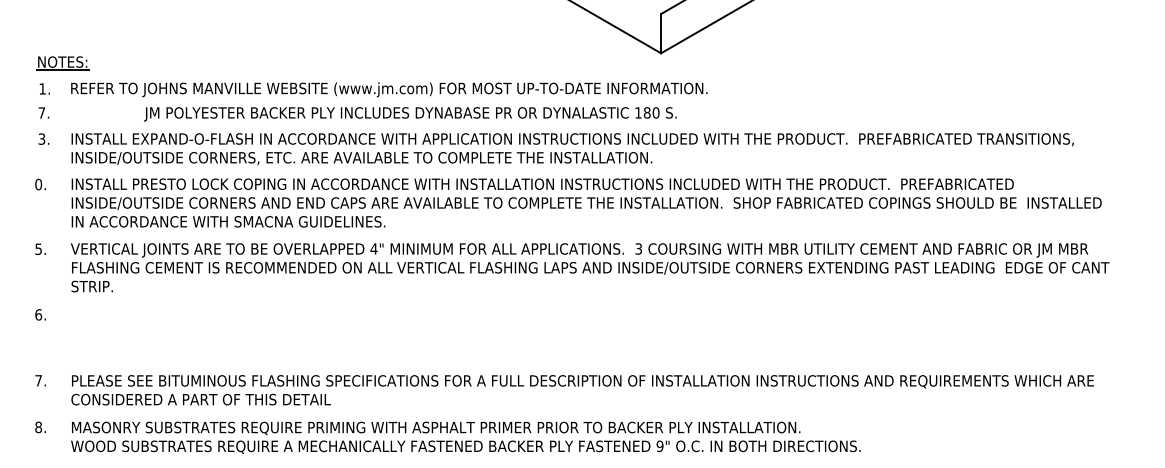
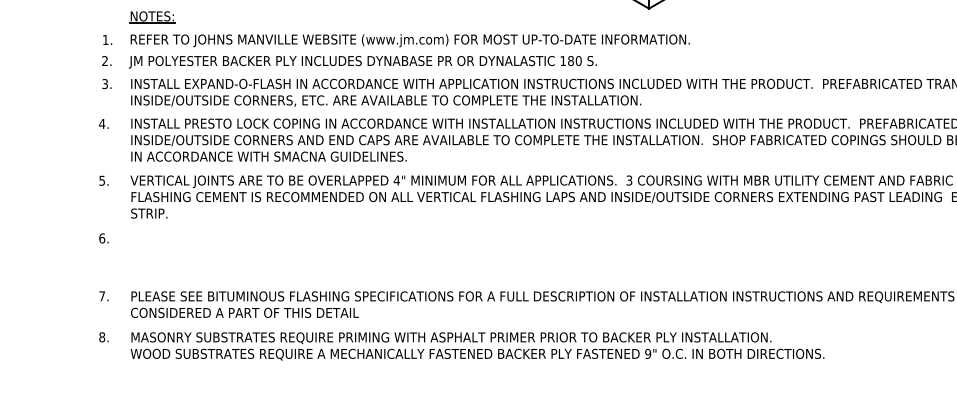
part: (62, 63) -> (152, 17), moved
text: (41, 112) -> (104, 60), 7. -> 2.
text: (410, 114) -> (363, 62), moved
text: (38, 184) -> (102, 123), 0. -> 4.

